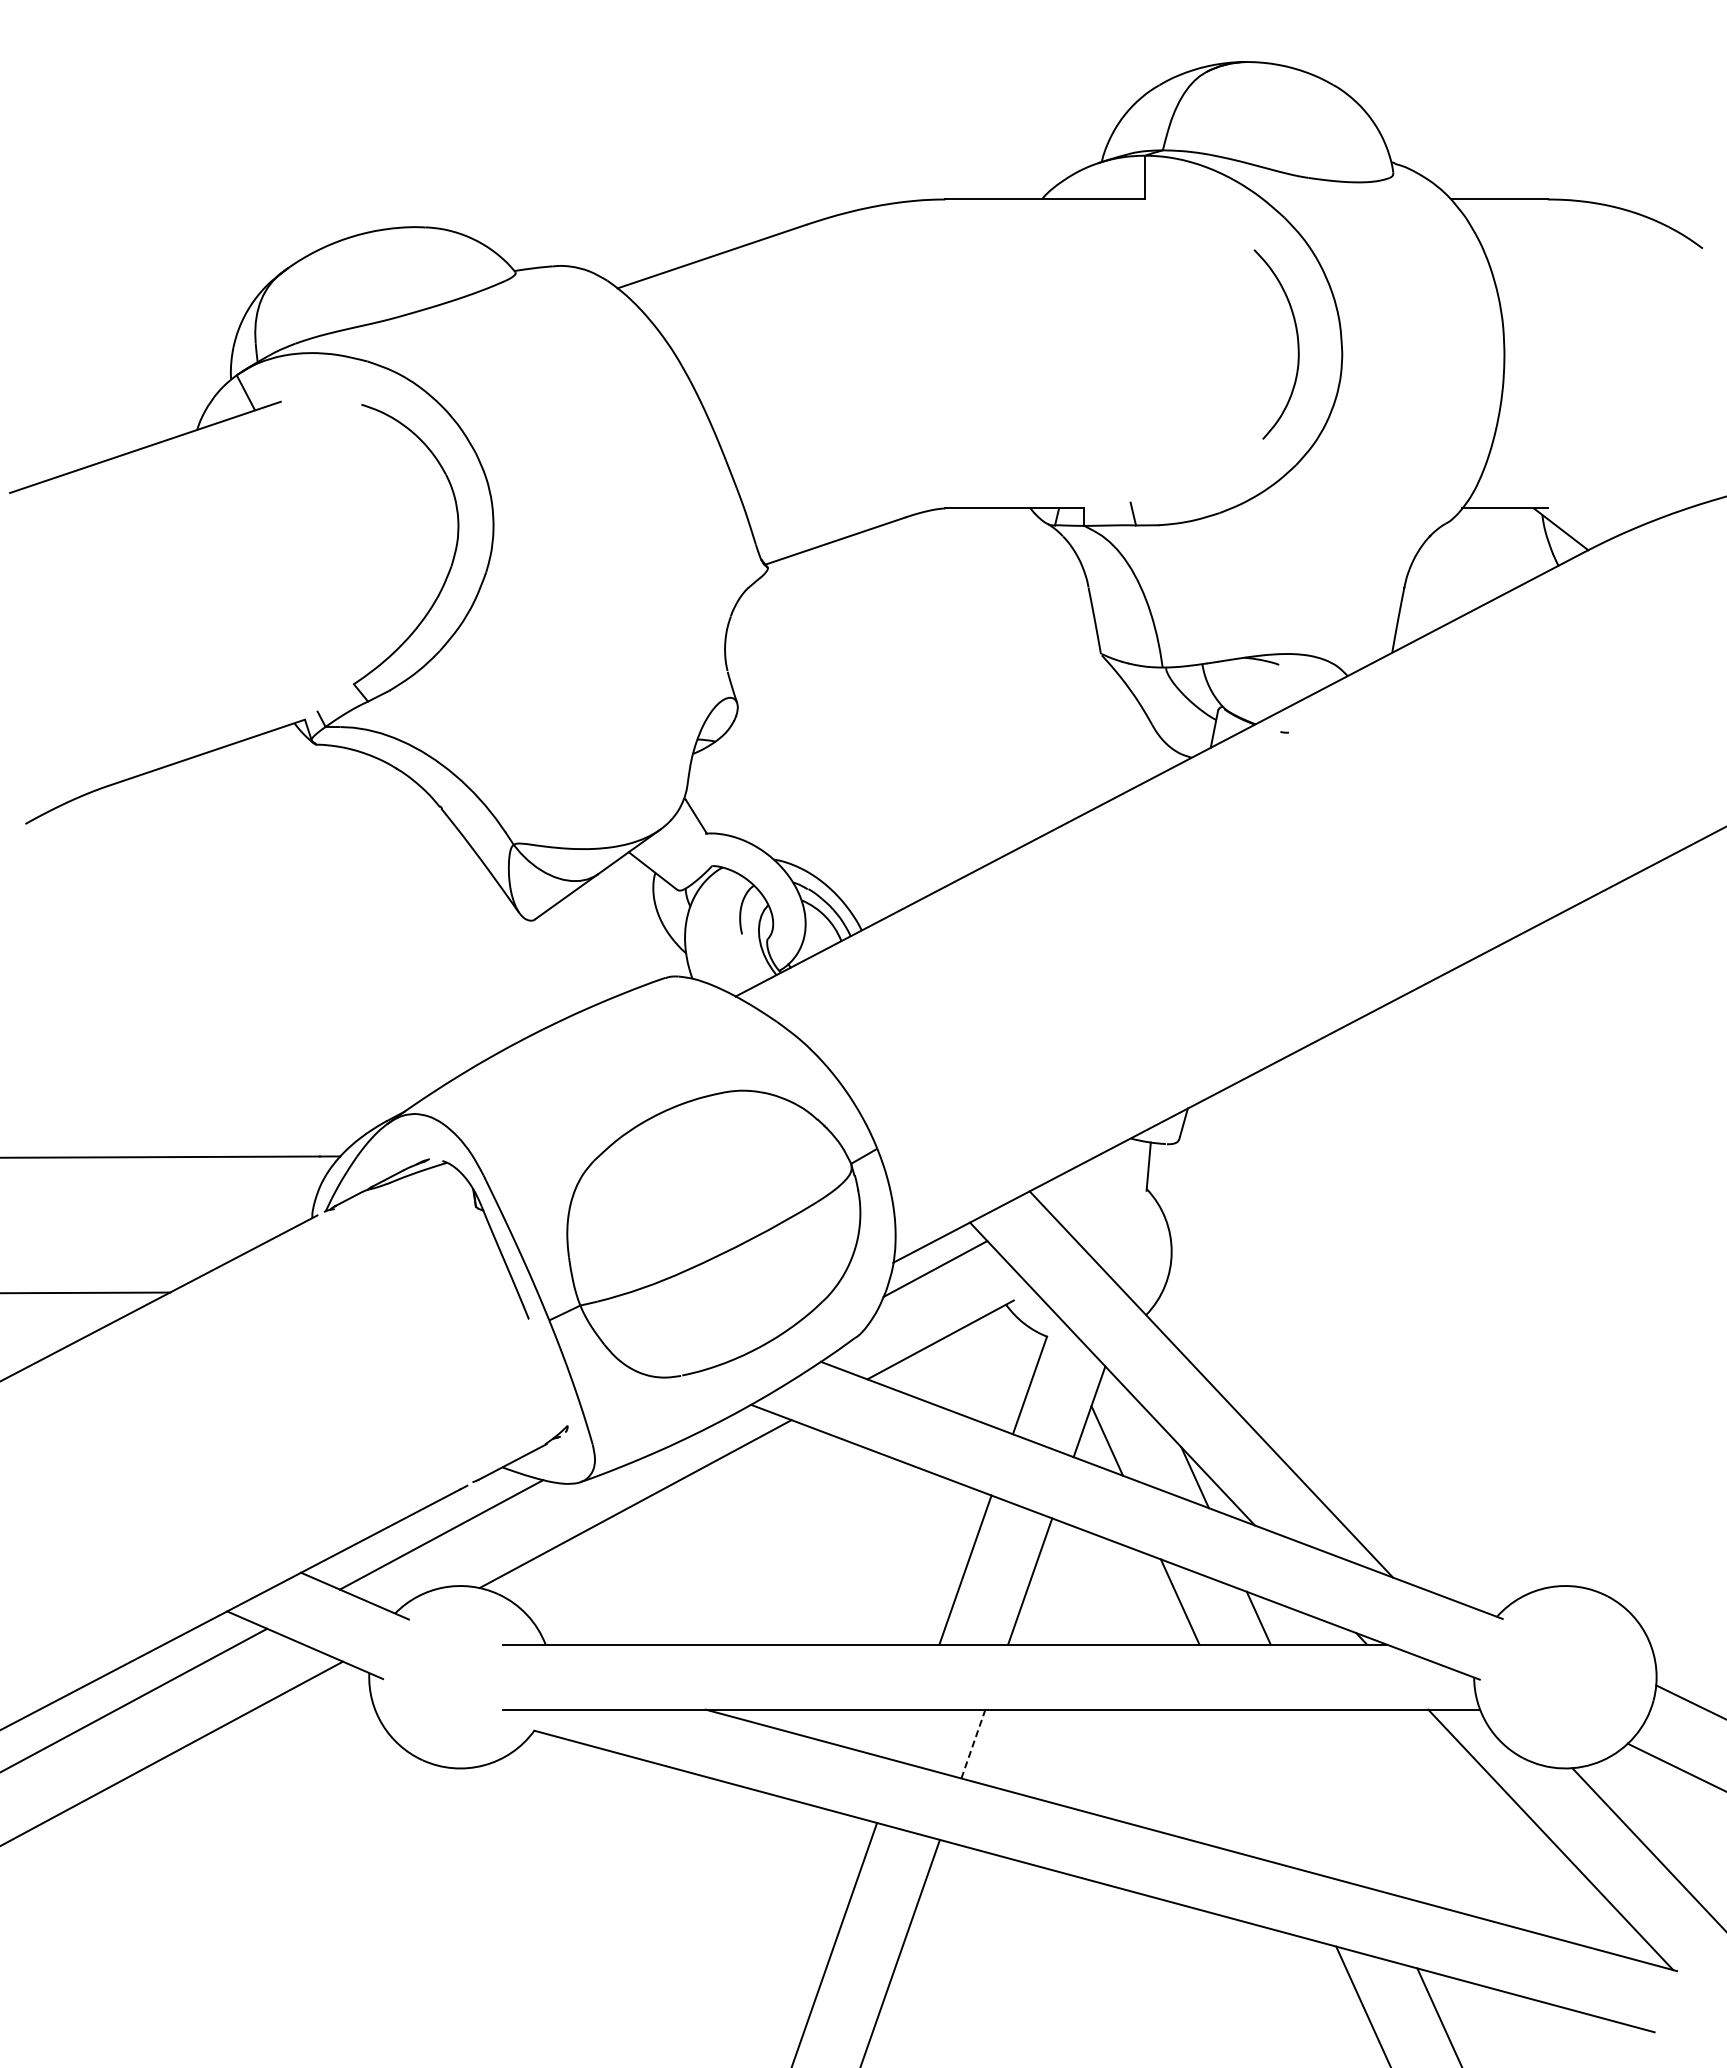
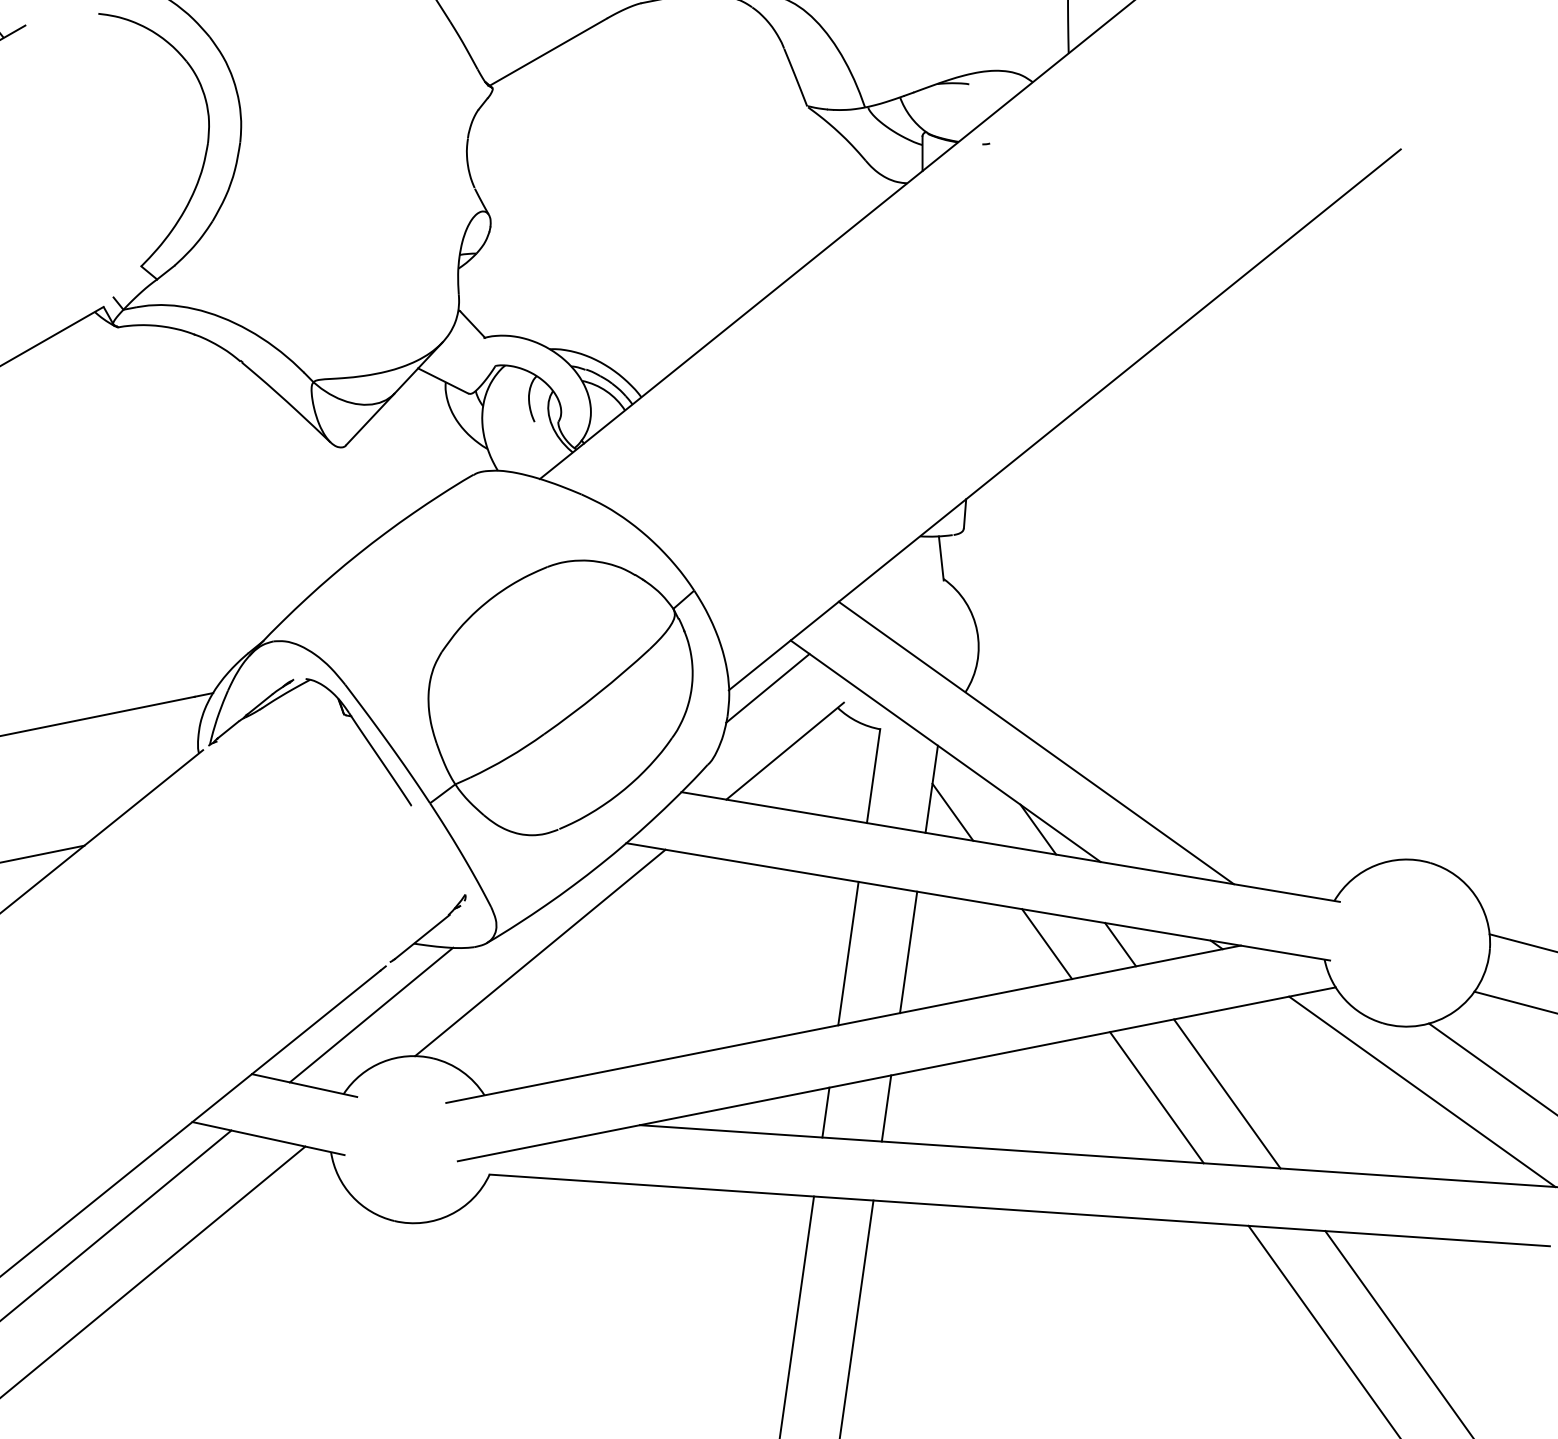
line: (907, 1735) -> (825, 1112), added
line: (973, 1743) -> (886, 1107), dashed -> solid
line: (1264, 1789) -> (1156, 1097), added
line: (1341, 1800) -> (1227, 1093), added

